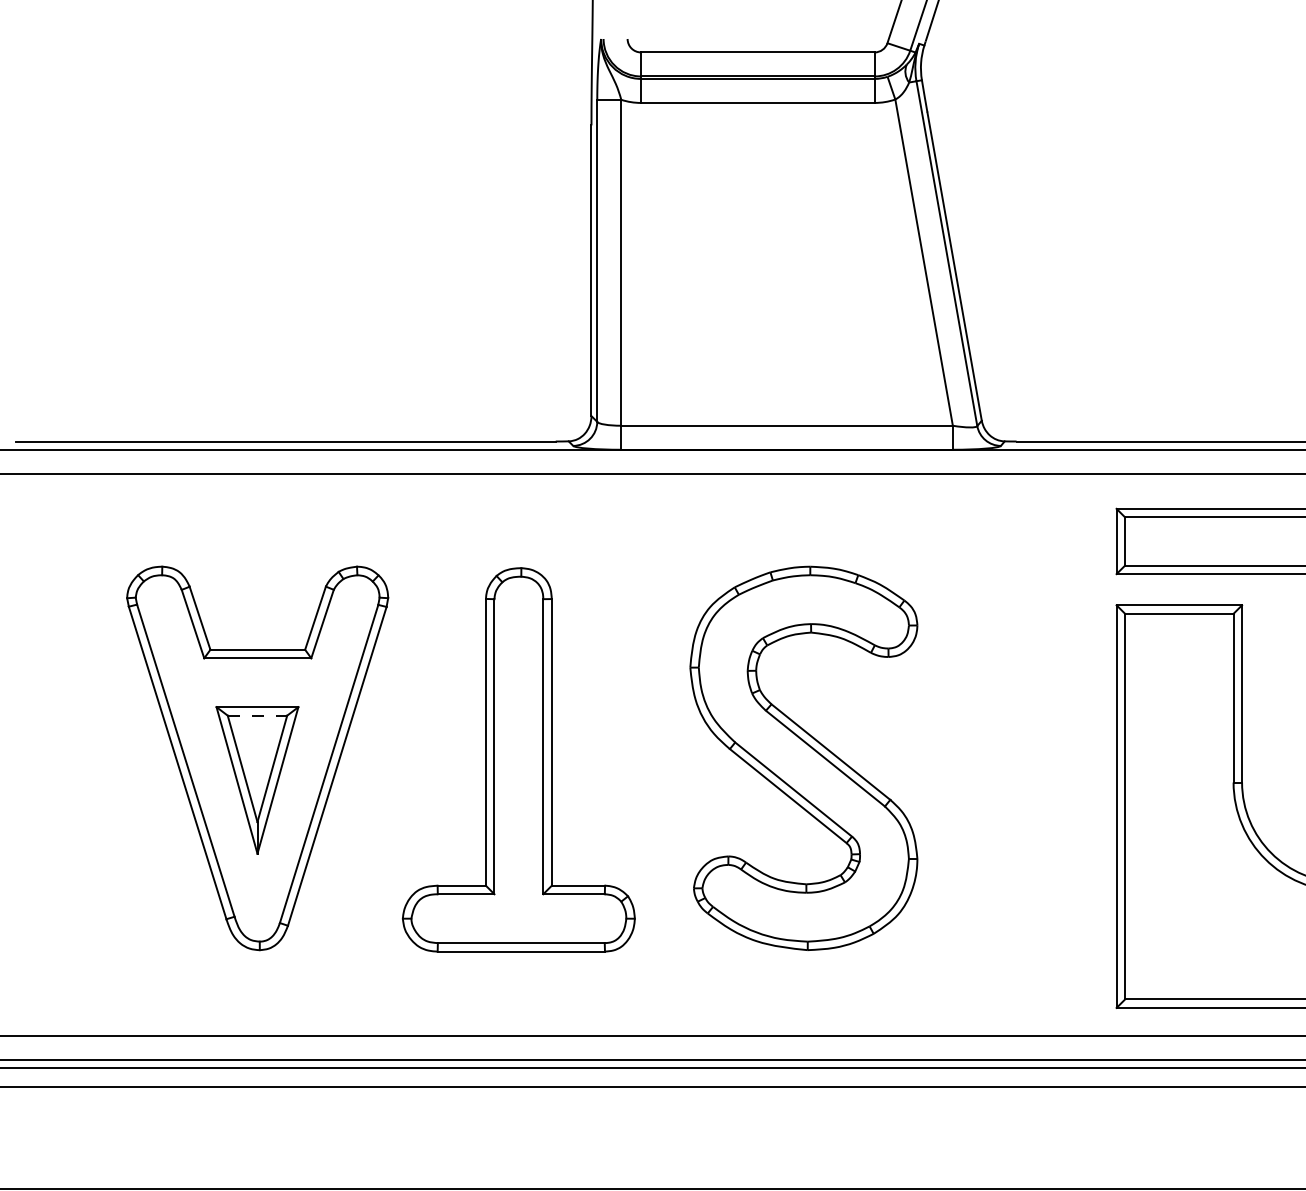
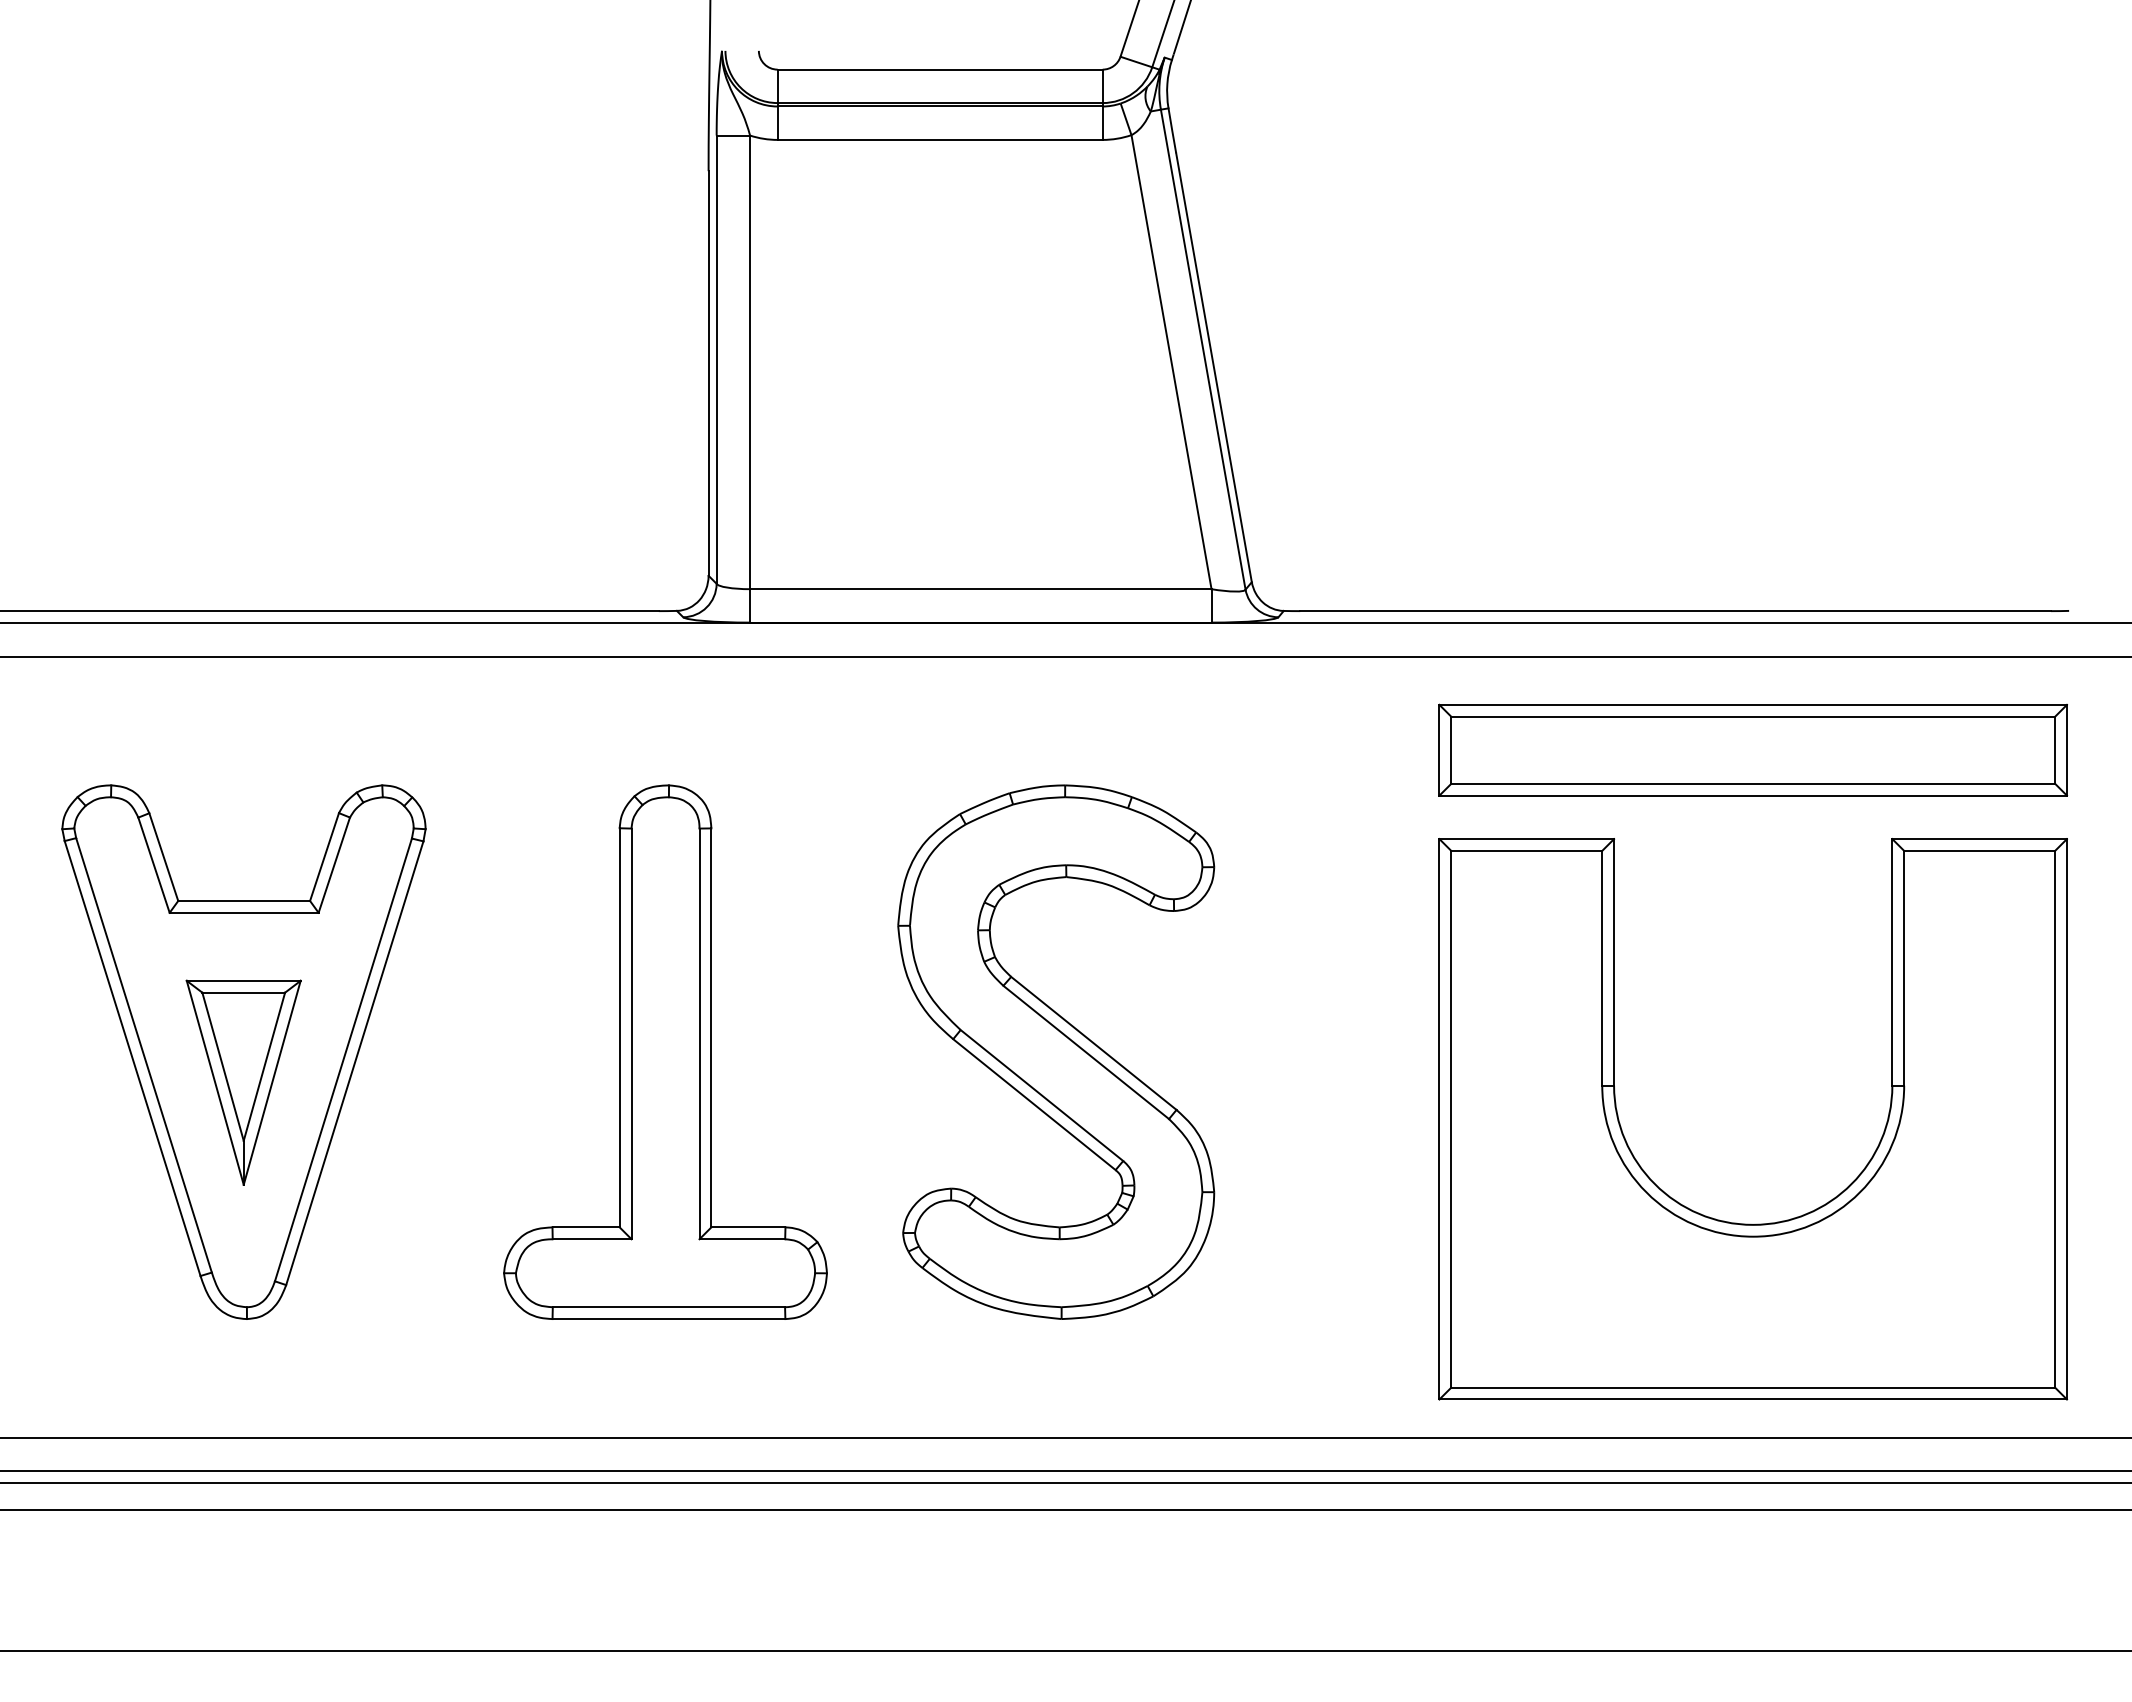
line: (258, 715) -> (244, 992), dashed -> solid
part: (804, 757) -> (1056, 1051), moved
part: (518, 759) -> (665, 1051), moved

